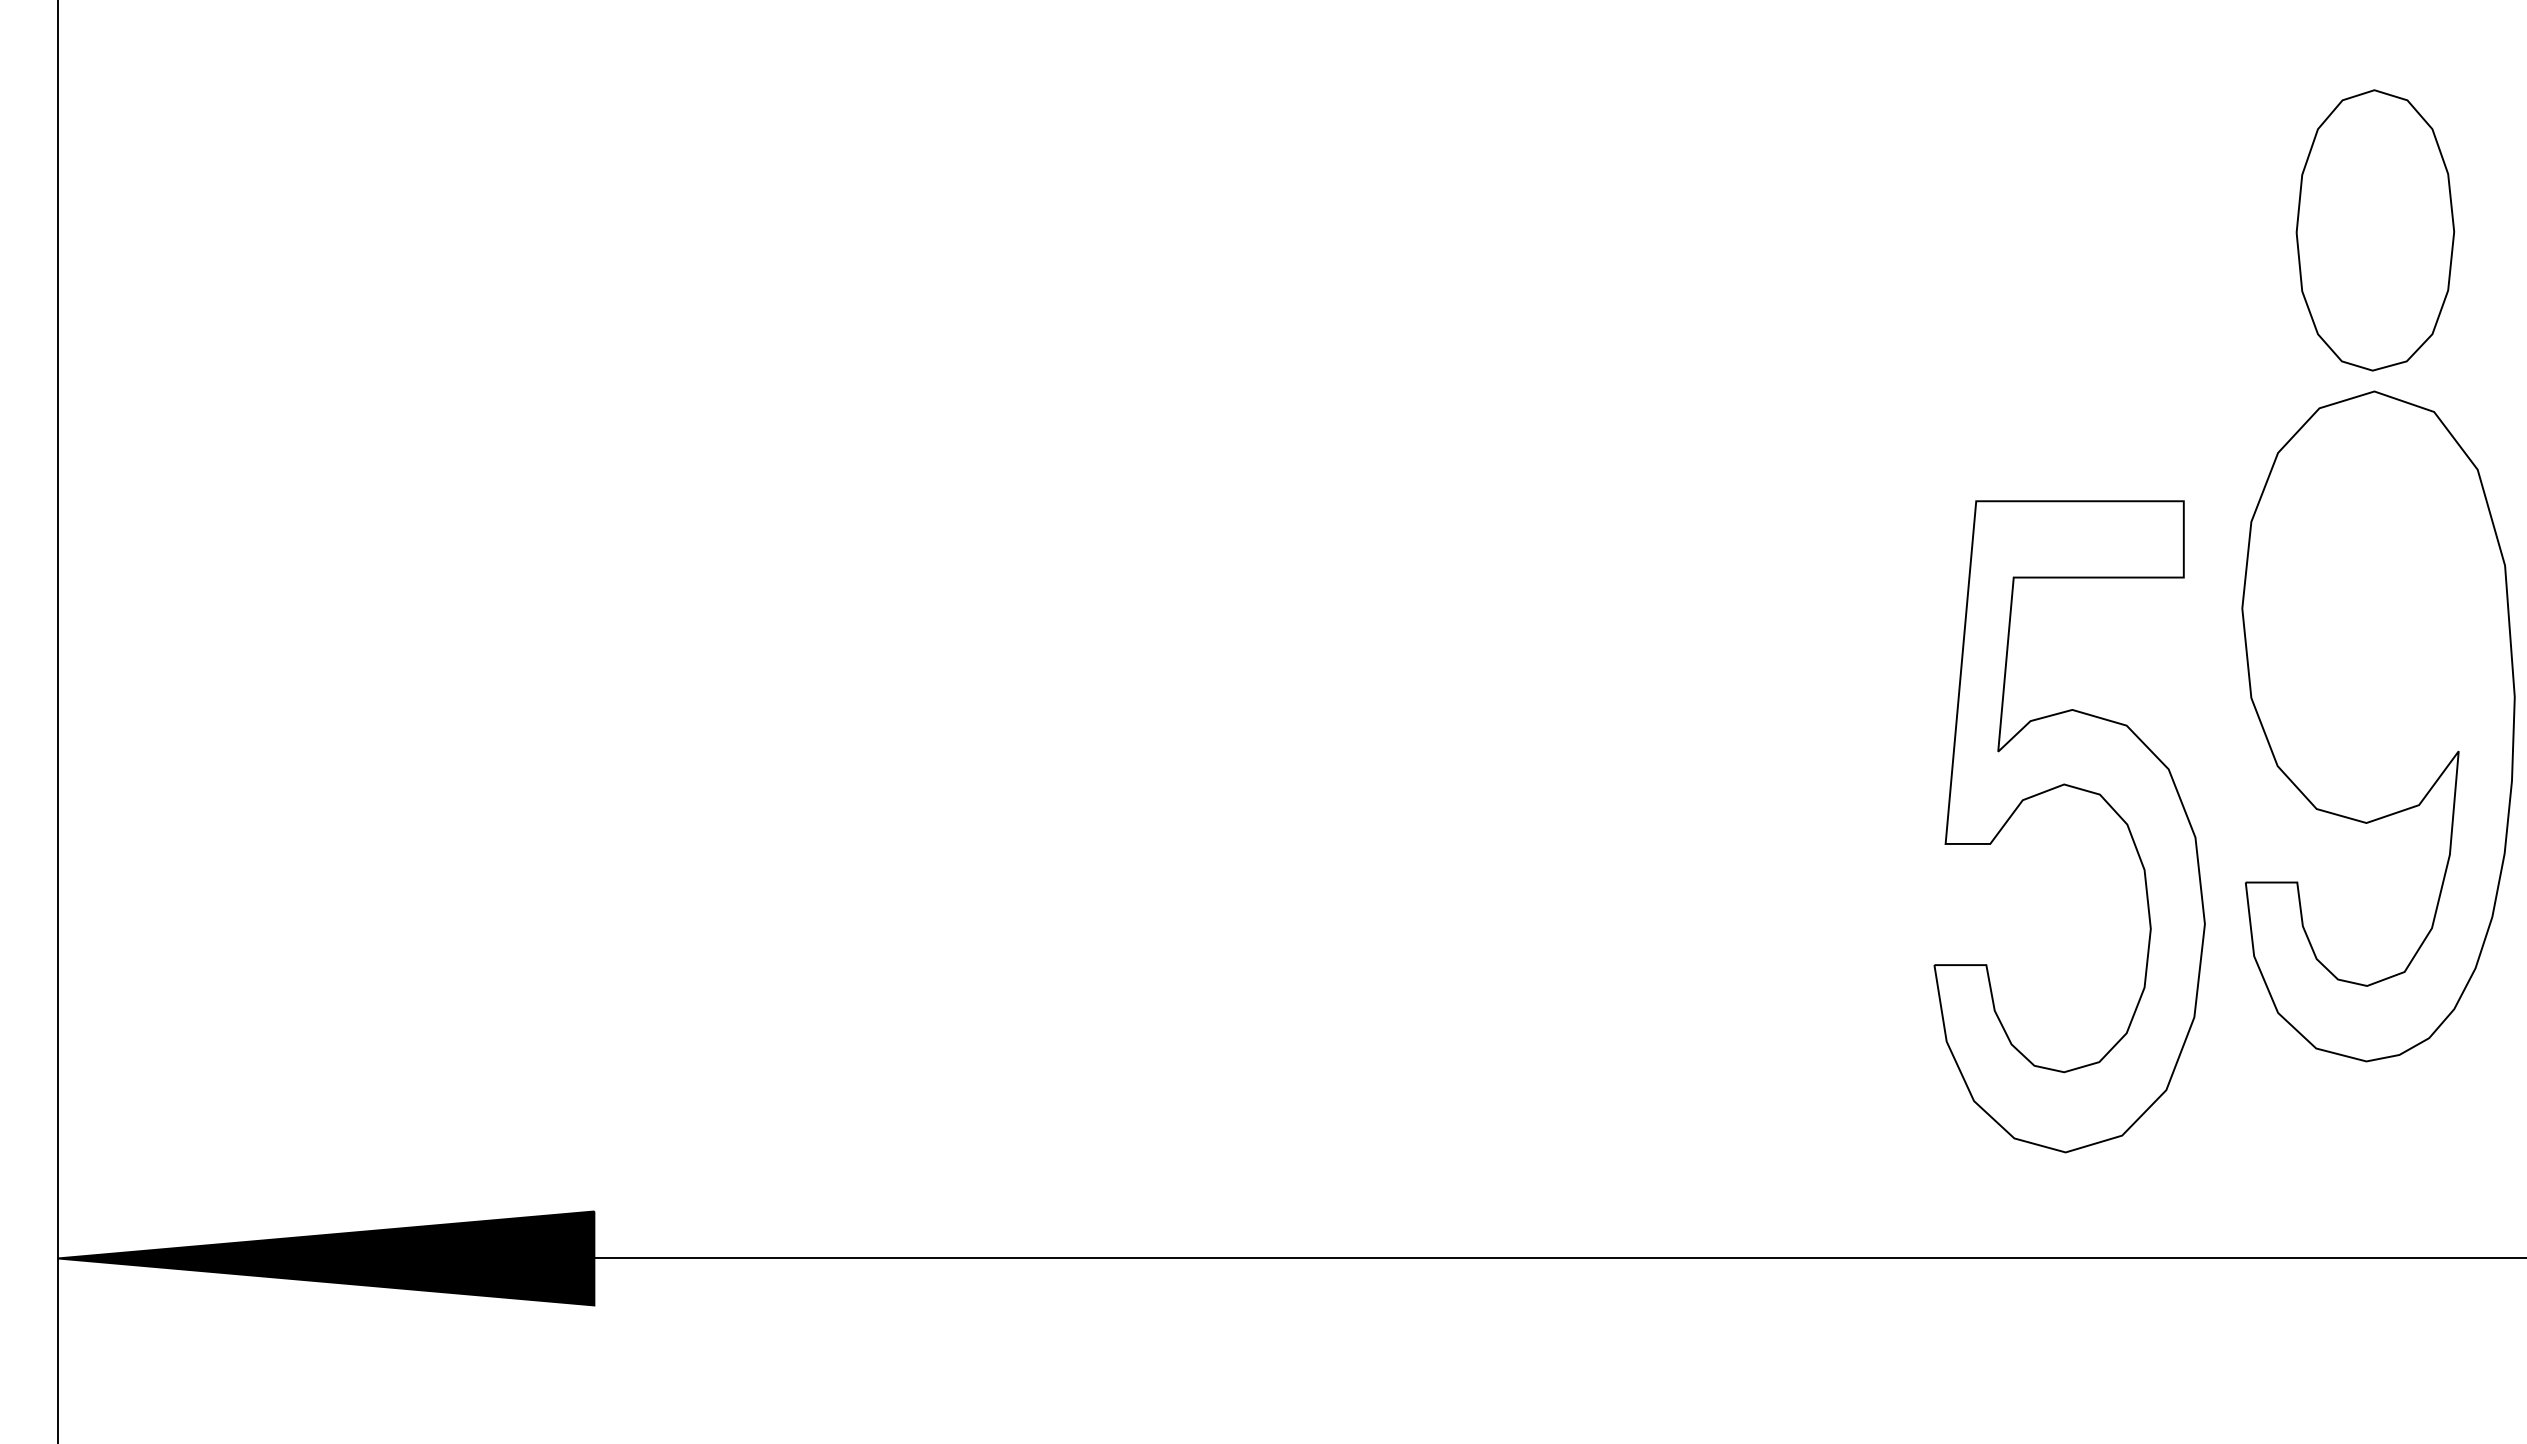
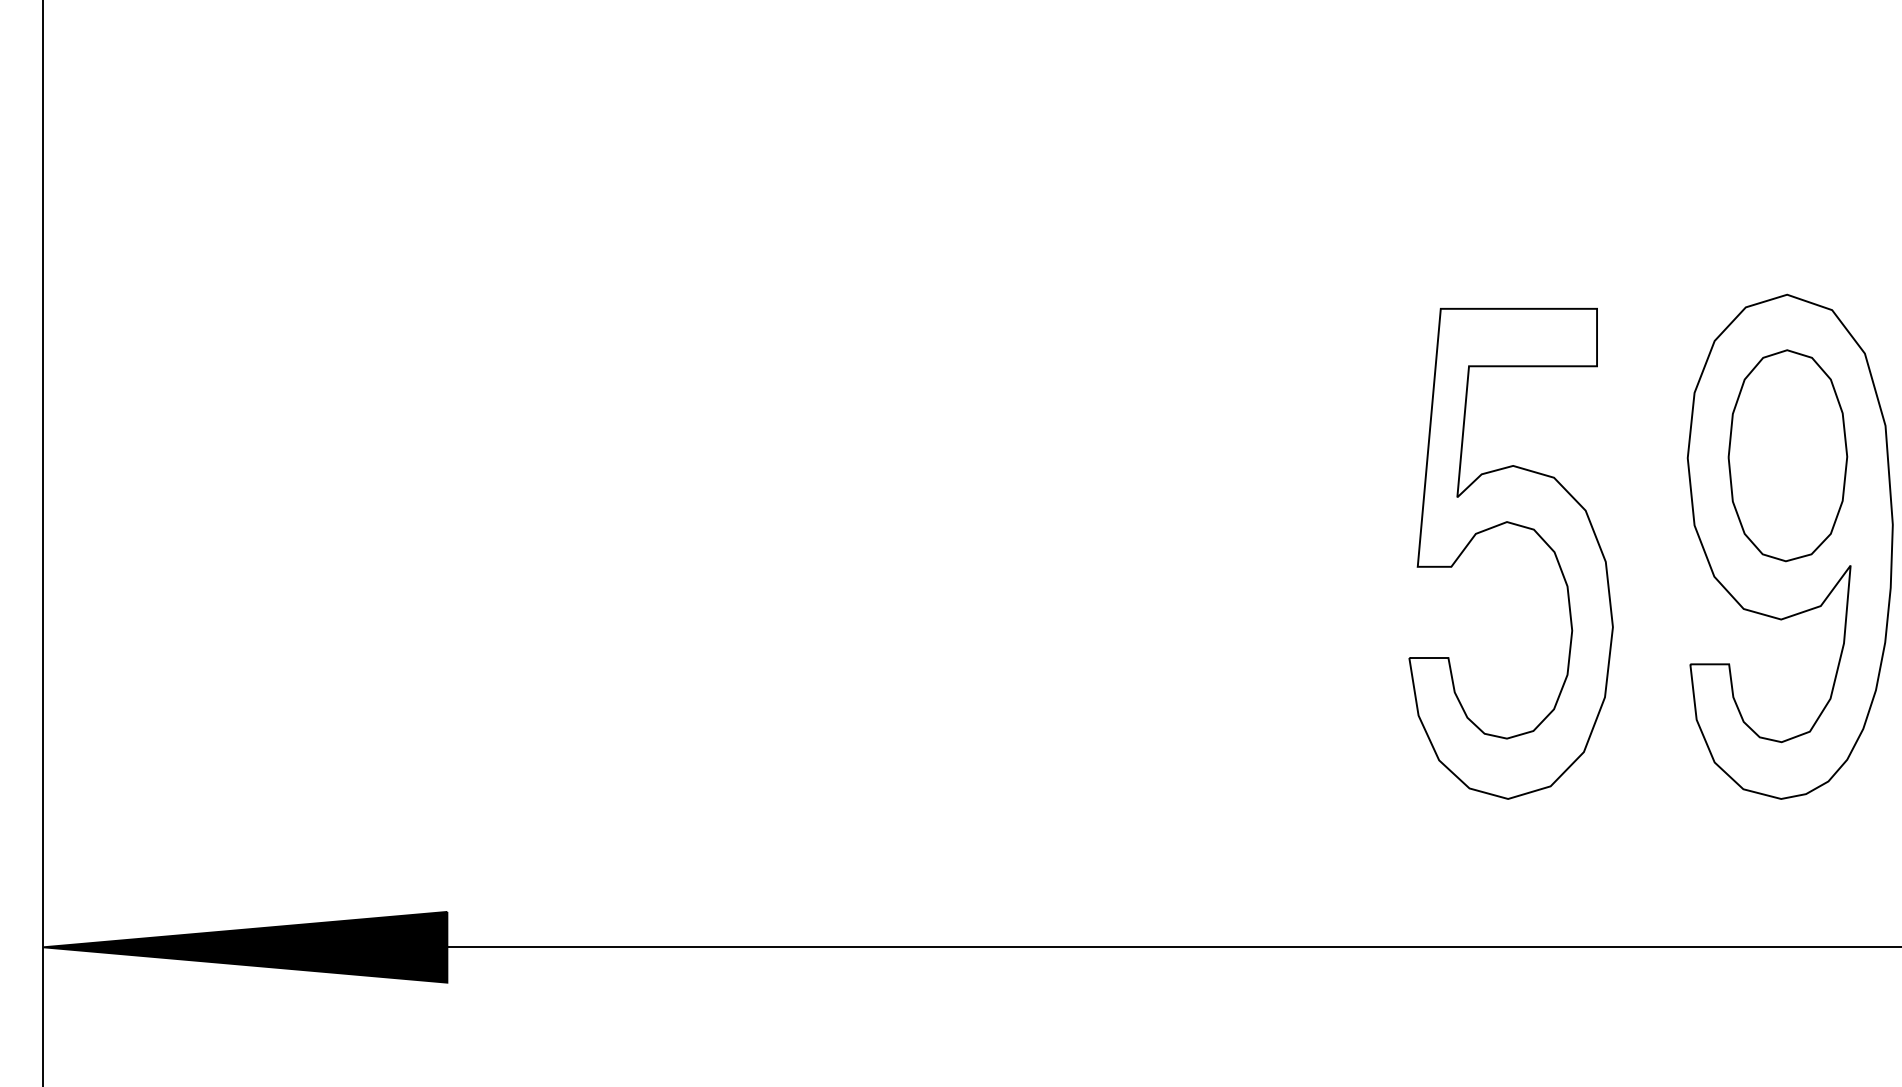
part: (2375, 230) -> (1788, 455), moved
part: (2077, 789) -> (1517, 525), moved

